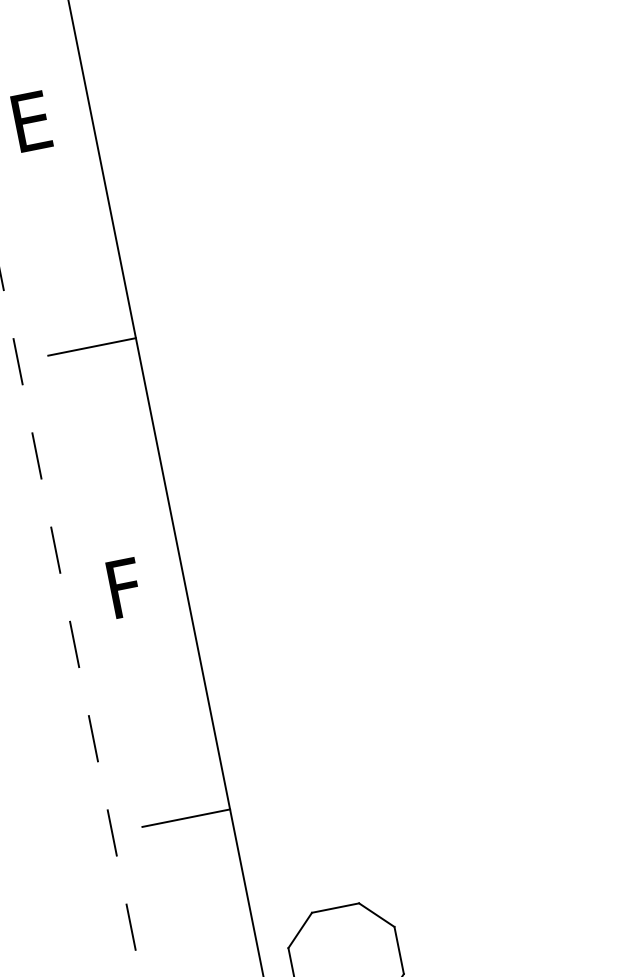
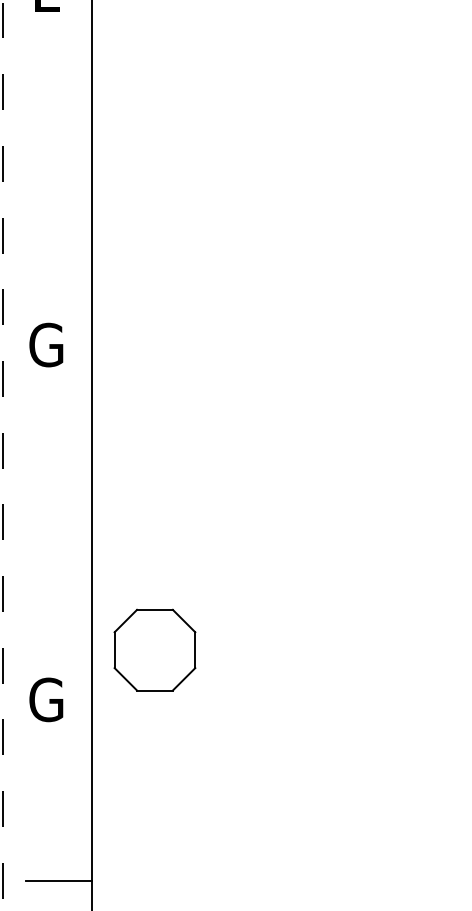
line: (91, 346) -> (58, 163), removed
text: (123, 587) -> (46, 344), F -> G
line: (185, 818) -> (58, 522), removed

